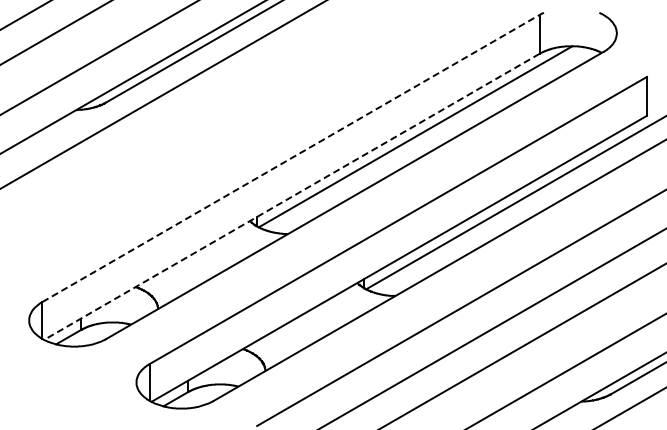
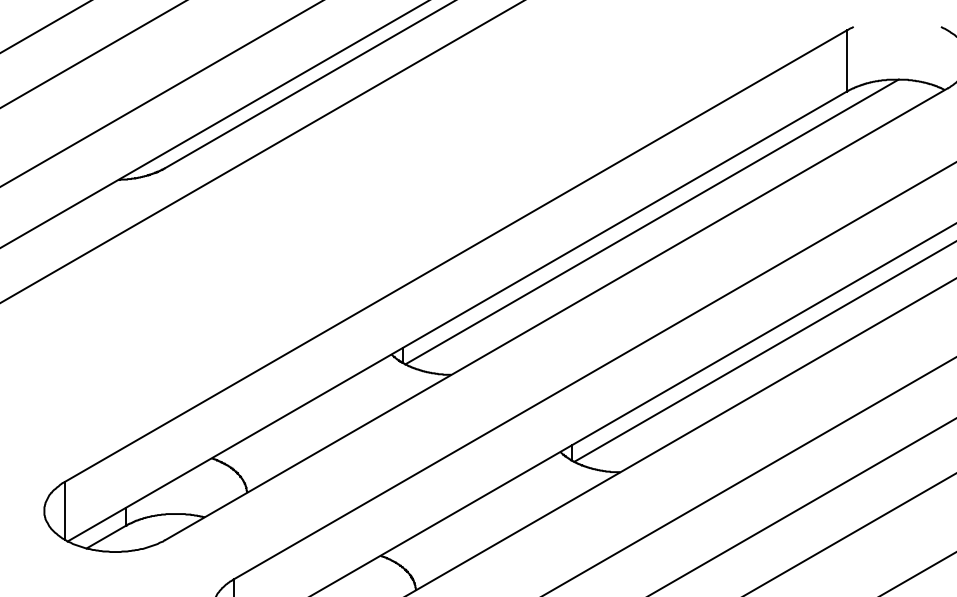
line: (291, 158) -> (456, 256), dashed -> solid
line: (291, 197) -> (456, 317), dashed -> solid

